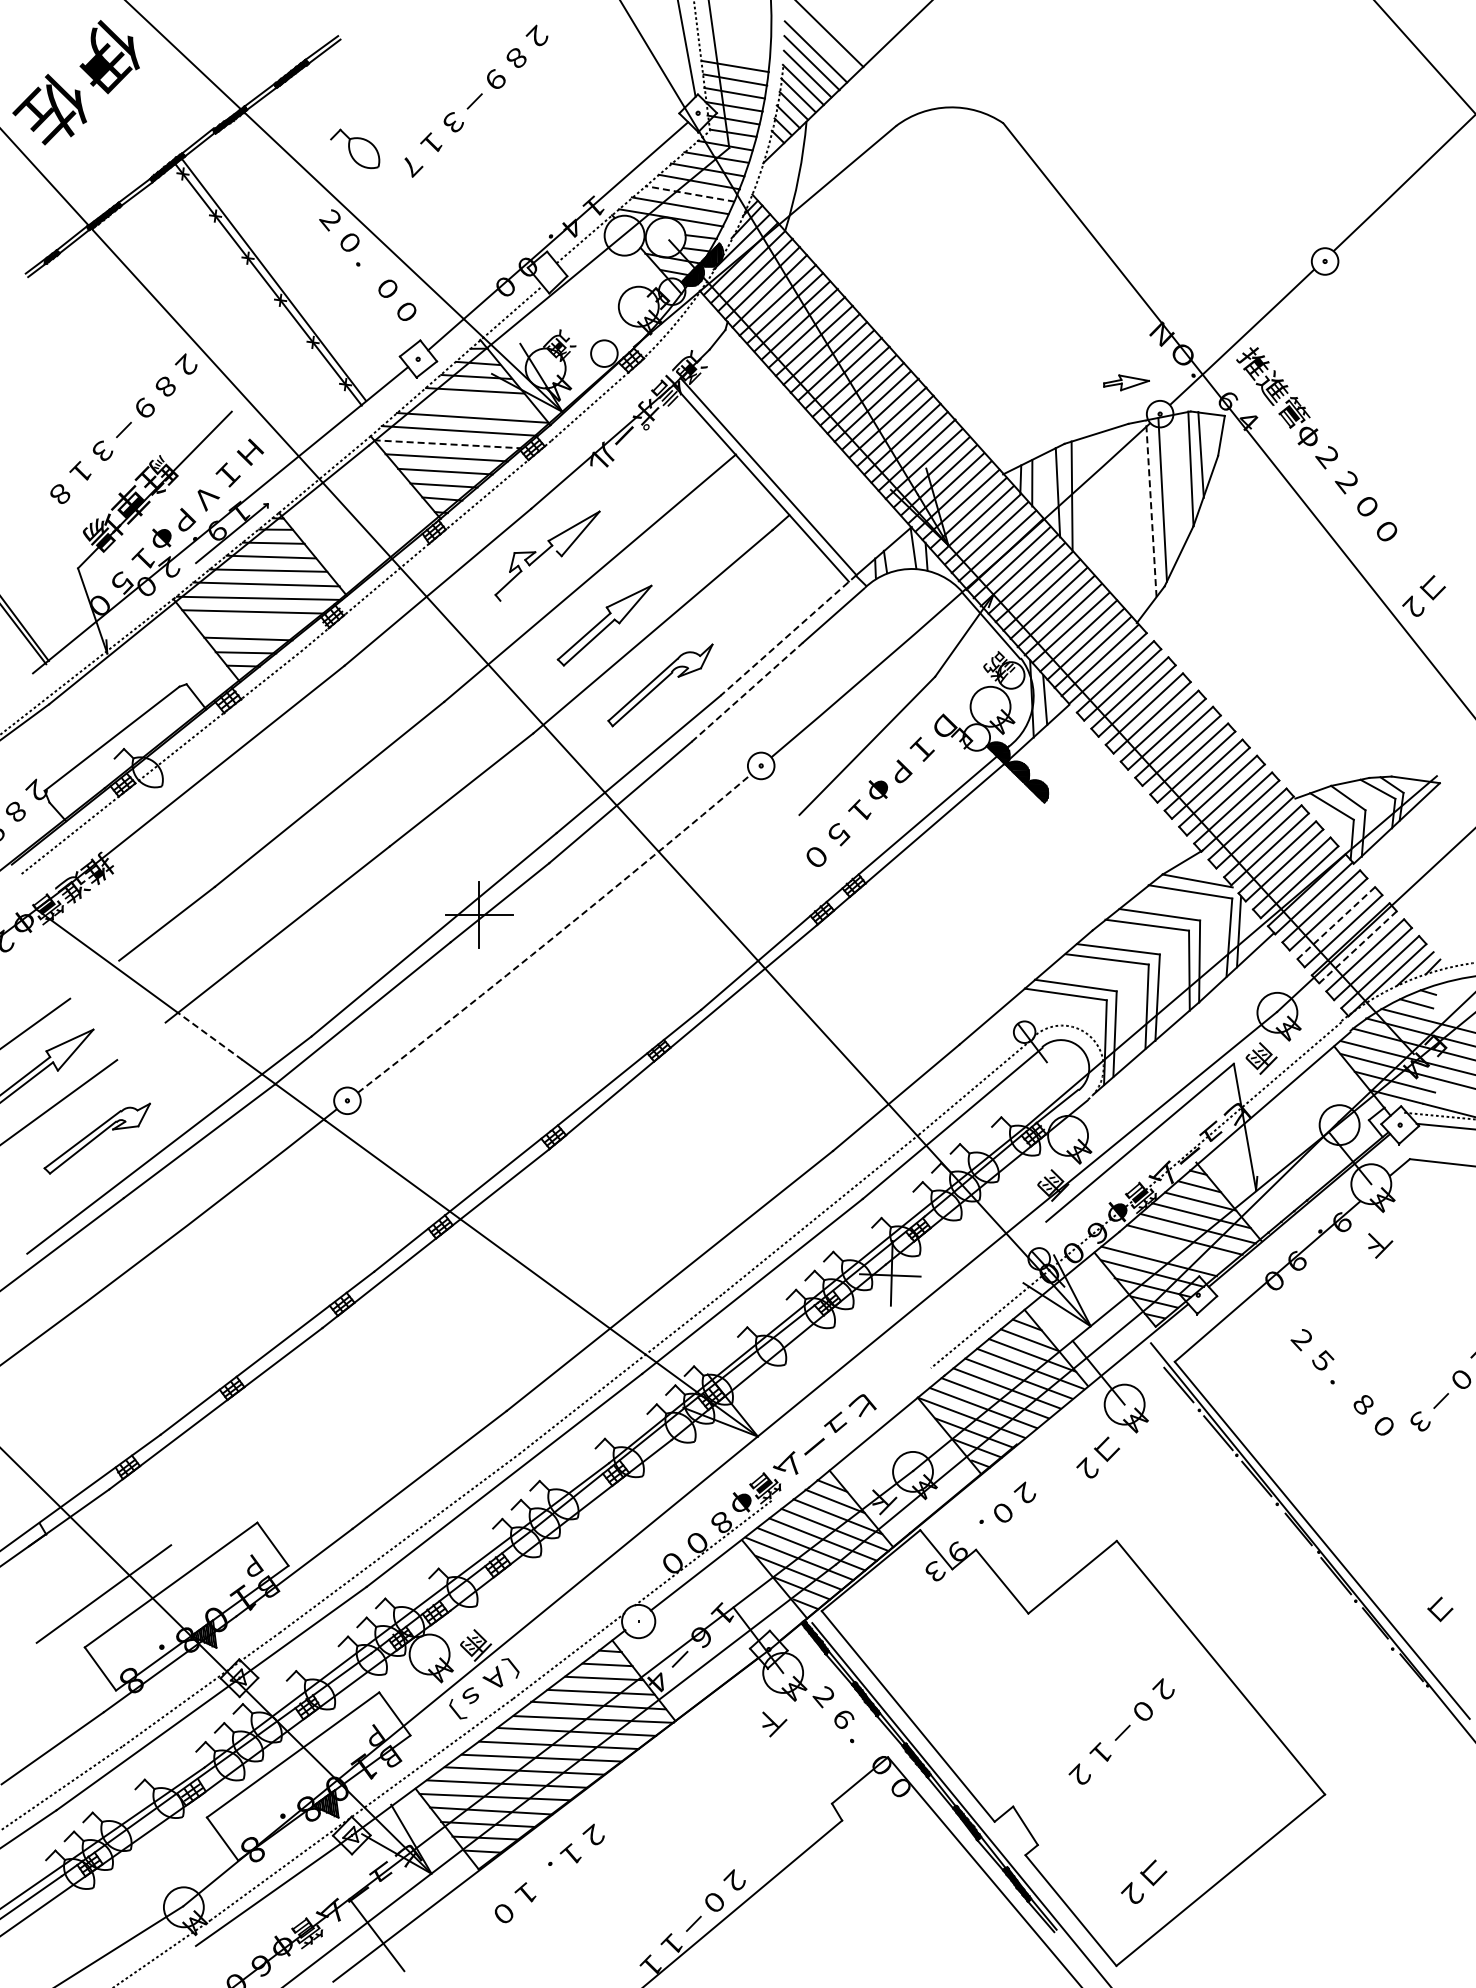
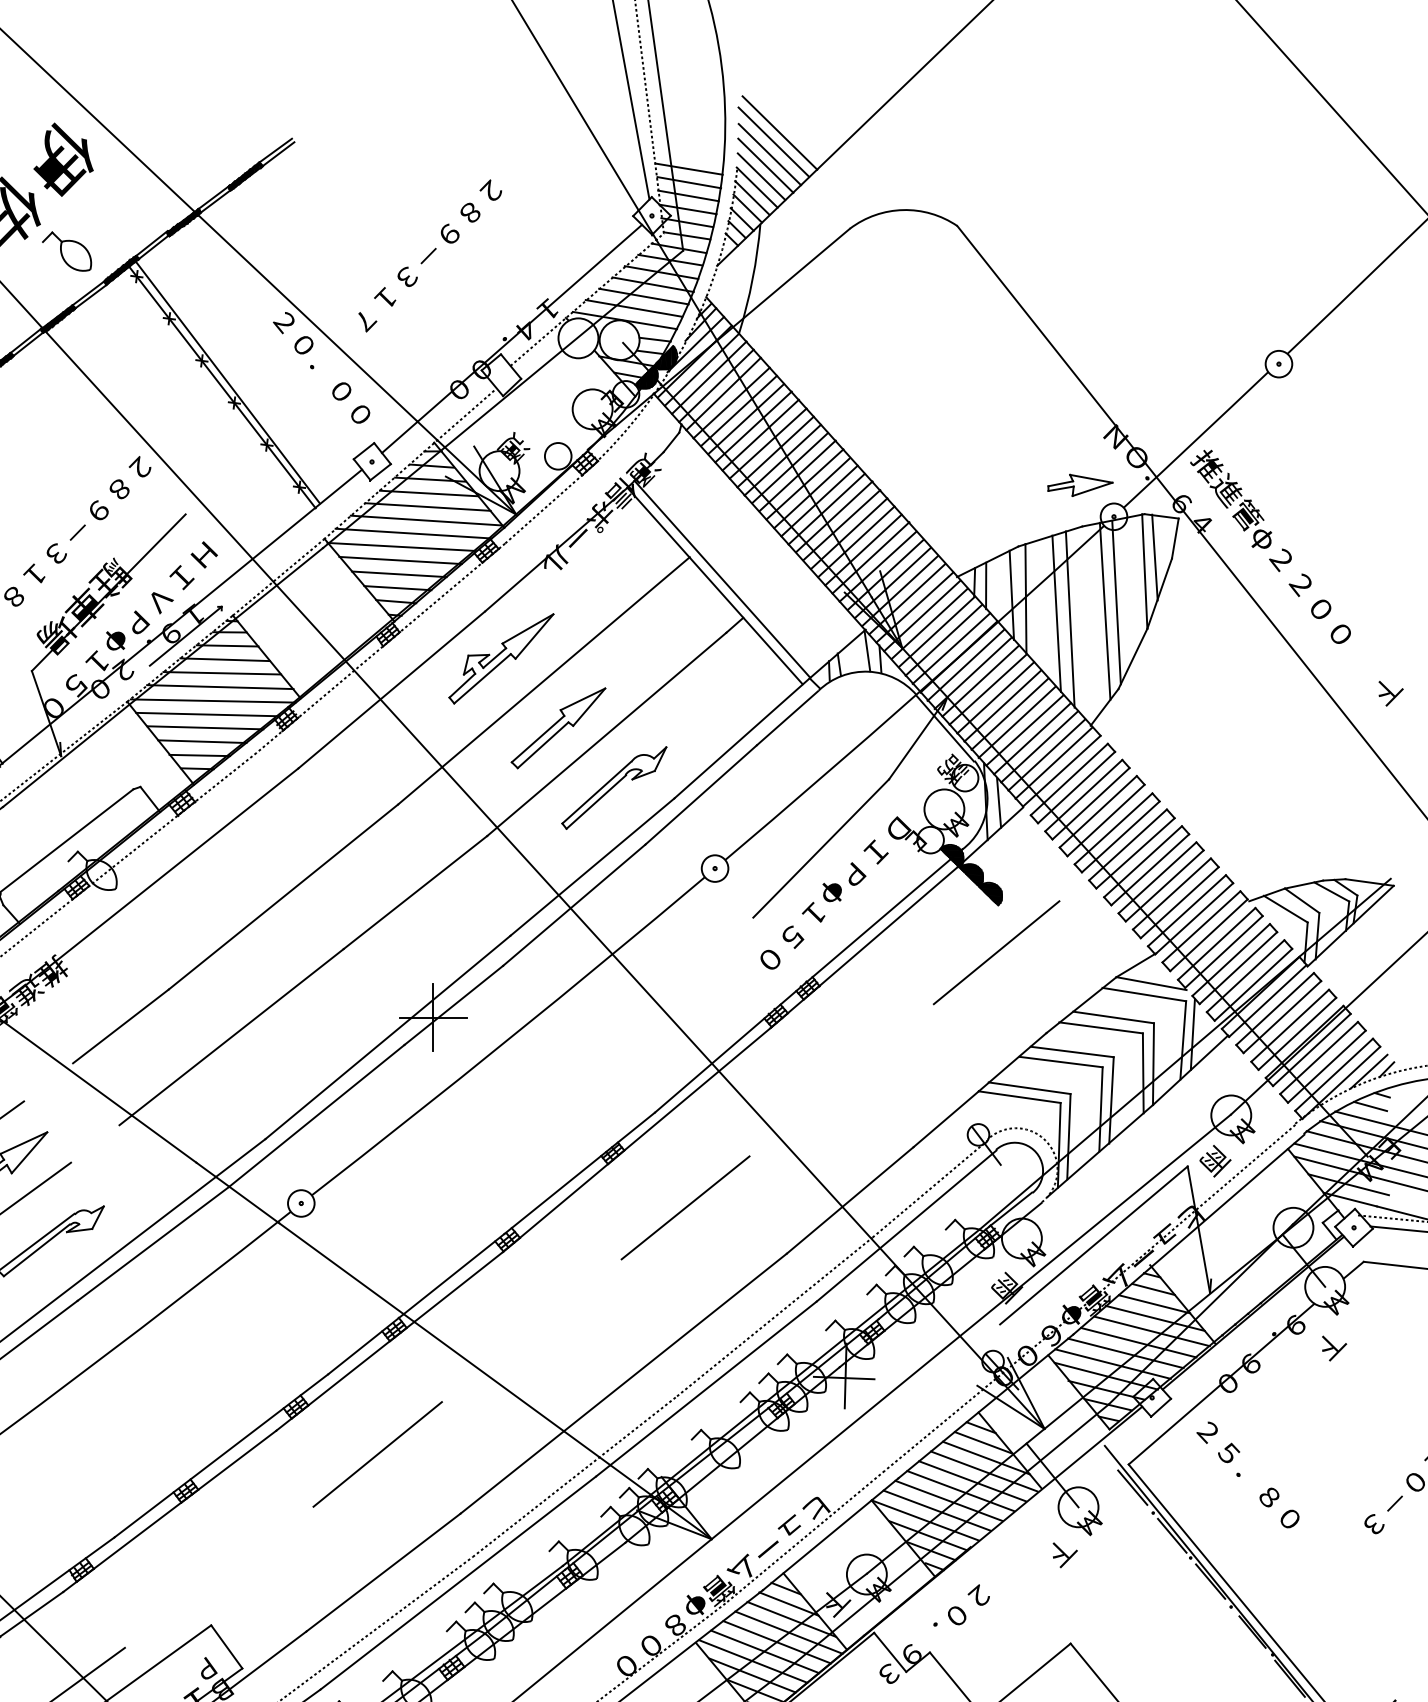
line: (819, 39) -> (773, 142), added
text: (476, 100) -> (430, 255), moved
part: (355, 148) -> (67, 251), moved
line: (689, 193) -> (643, 296), dashed -> solid
part: (1126, 382) -> (1080, 485), size x1.43
line: (473, 404) -> (427, 507), added
line: (448, 444) -> (402, 547), dashed -> solid
line: (1151, 508) -> (1105, 611), dashed -> solid
line: (1102, 510) -> (1056, 613), added
line: (1116, 516) -> (1070, 619), added
line: (528, 575) -> (482, 678), added
text: (1425, 595) -> (1379, 698), コ２ -> 下
line: (251, 624) -> (205, 727), added
line: (788, 635) -> (742, 738), dashed -> solid
line: (747, 692) -> (701, 795), dashed -> solid
line: (1042, 849) -> (996, 952), added
line: (1336, 923) -> (1290, 1026), dashed -> solid
arc: (556, 935) -> (510, 1038), dashed -> solid
line: (1358, 947) -> (1312, 1050), dashed -> solid
line: (210, 1036) -> (164, 1139), dashed -> solid
line: (731, 1104) -> (685, 1207), added
line: (1171, 1250) -> (1125, 1353), added
line: (423, 1351) -> (377, 1454), added
text: (1341, 1382) -> (1247, 1475), moved
line: (850, 1434) -> (804, 1537), added
text: (1100, 1457) -> (1054, 1560), コ２ -> 下

